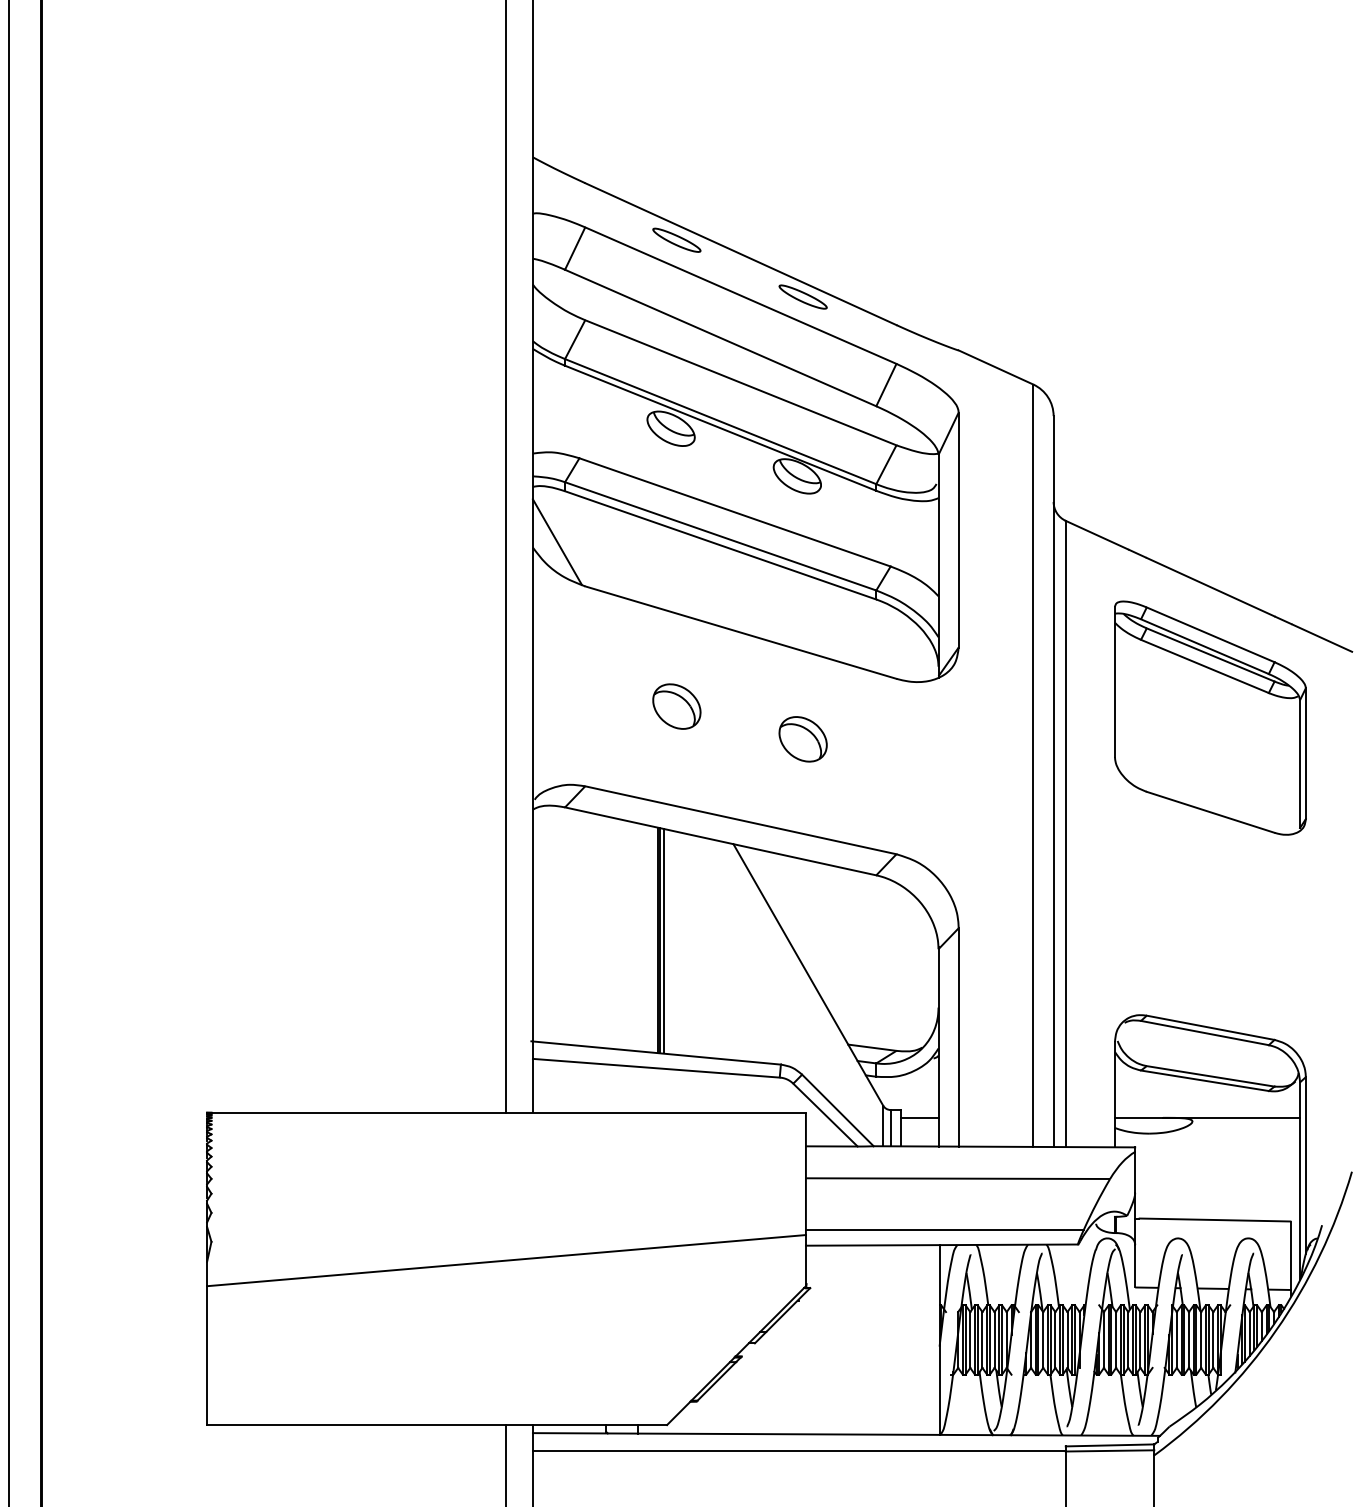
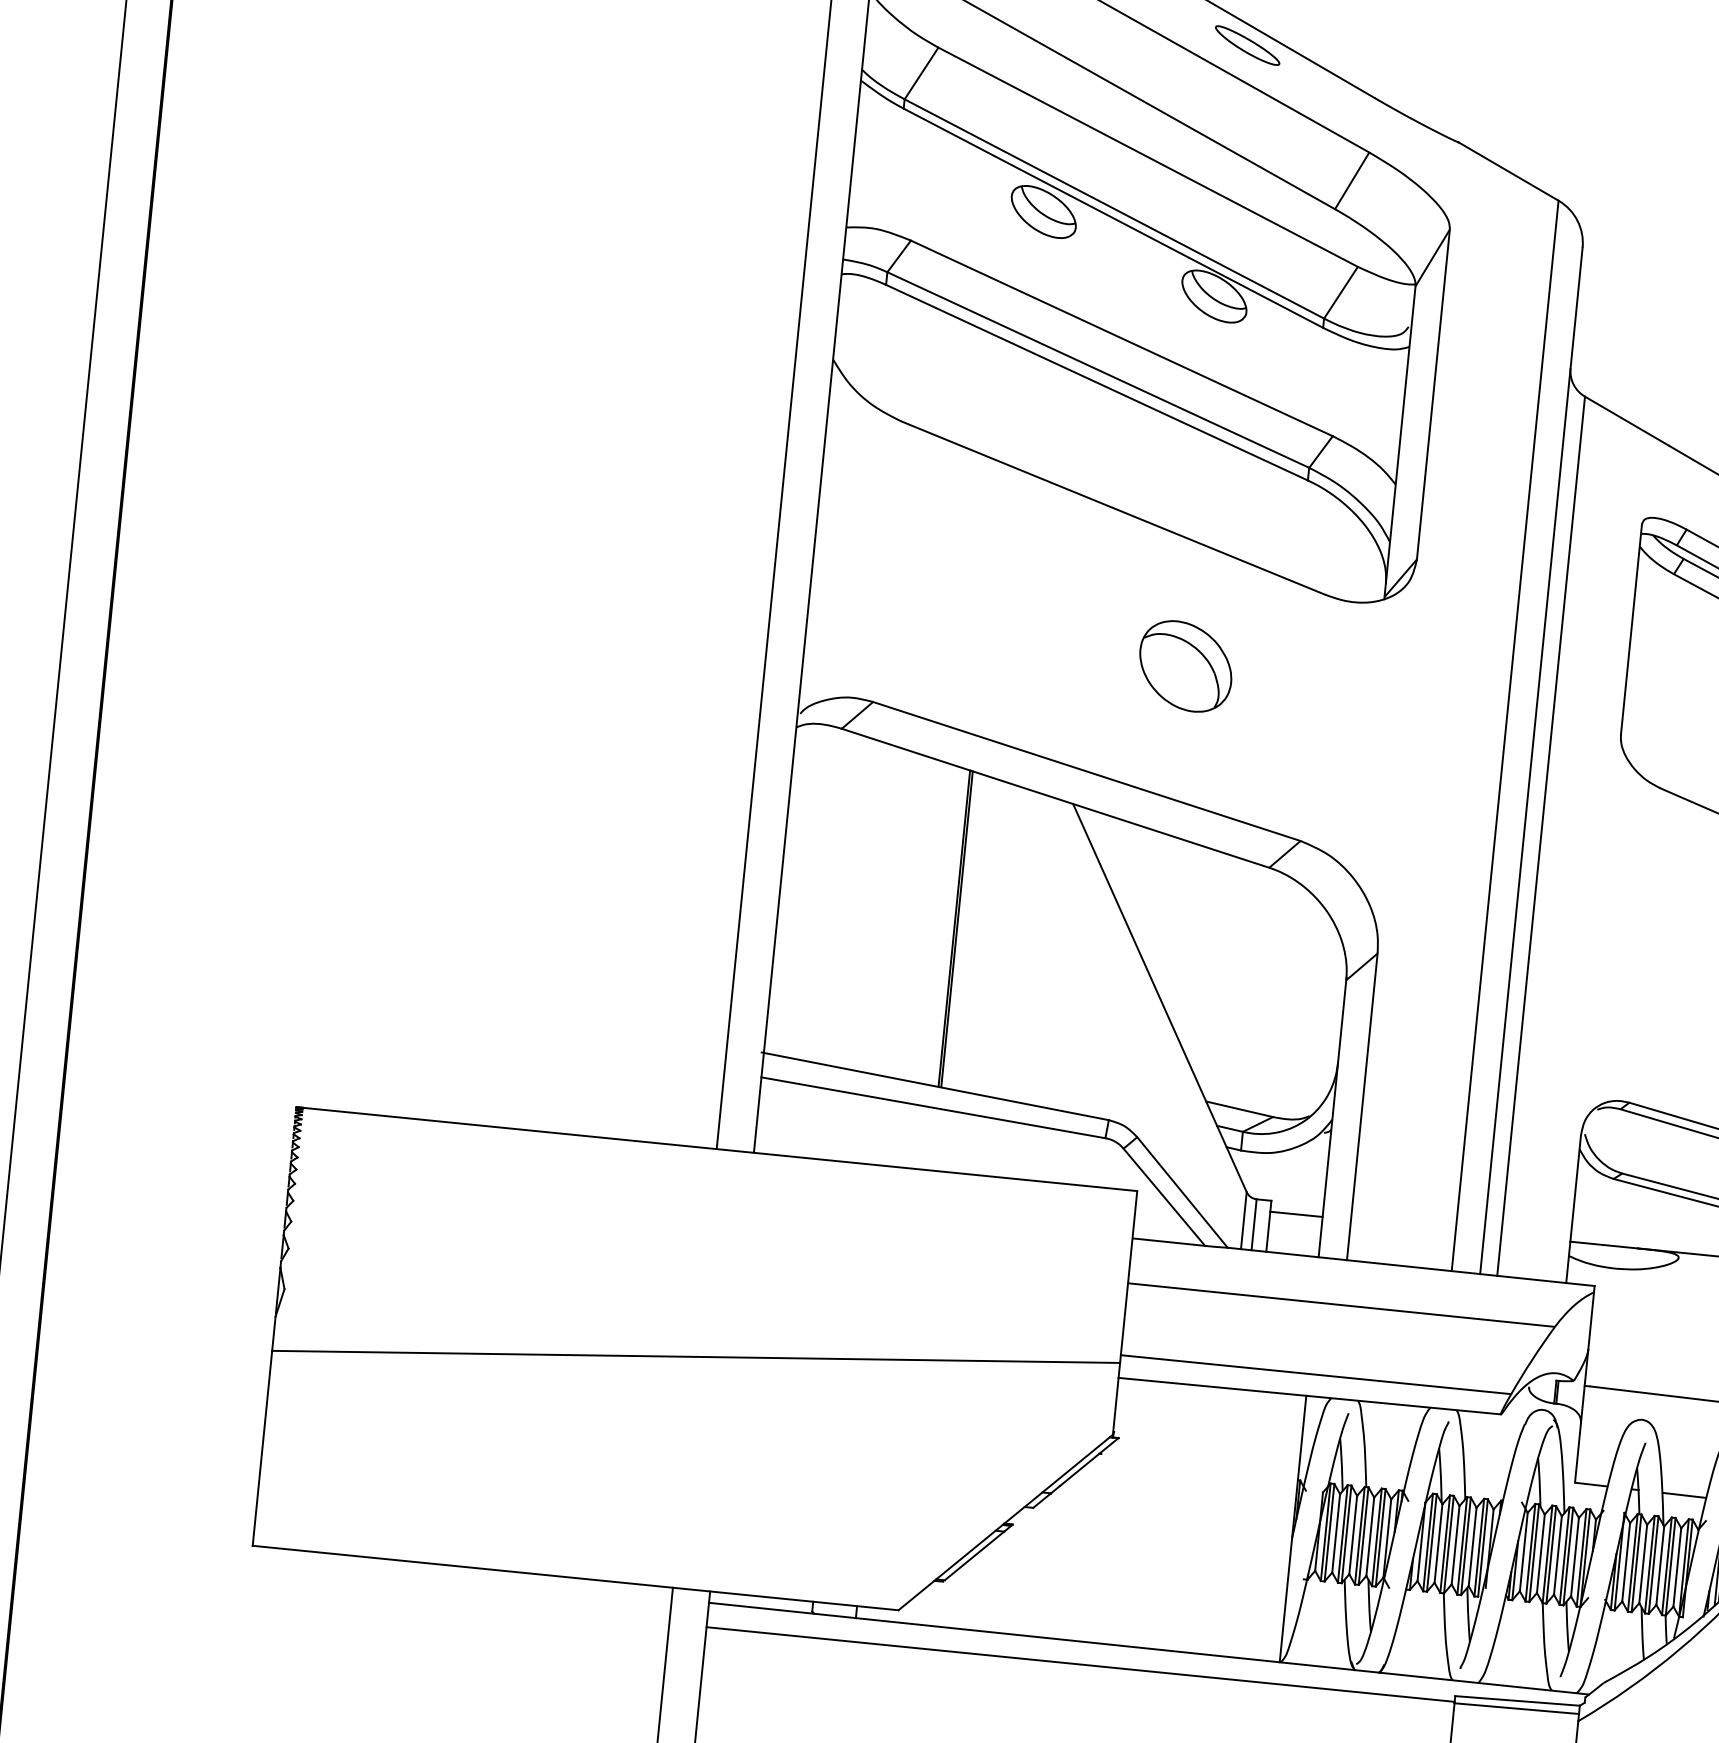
line: (556, 541) -> (867, 354), removed
part: (676, 706) -> (1012, 602), removed
part: (802, 739) -> (1184, 666), size x1.4
line: (664, 940) -> (962, 929), removed

